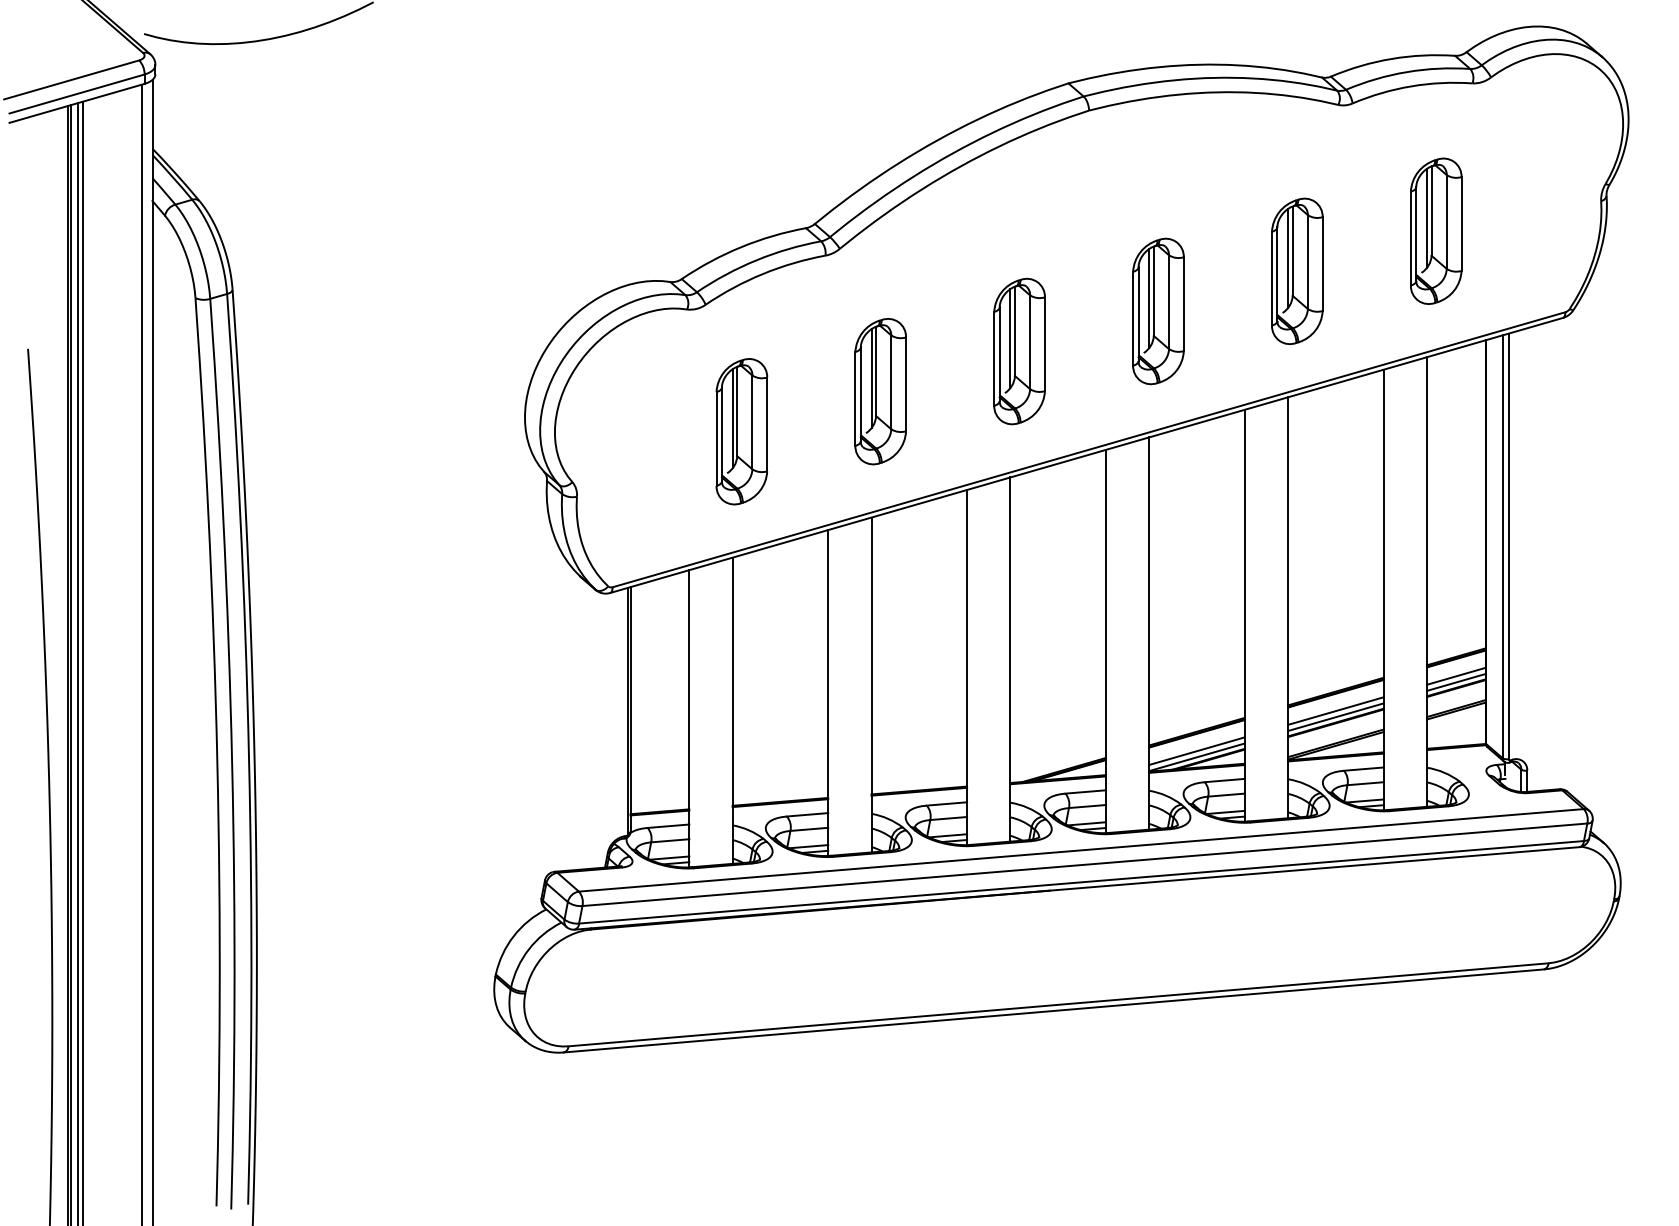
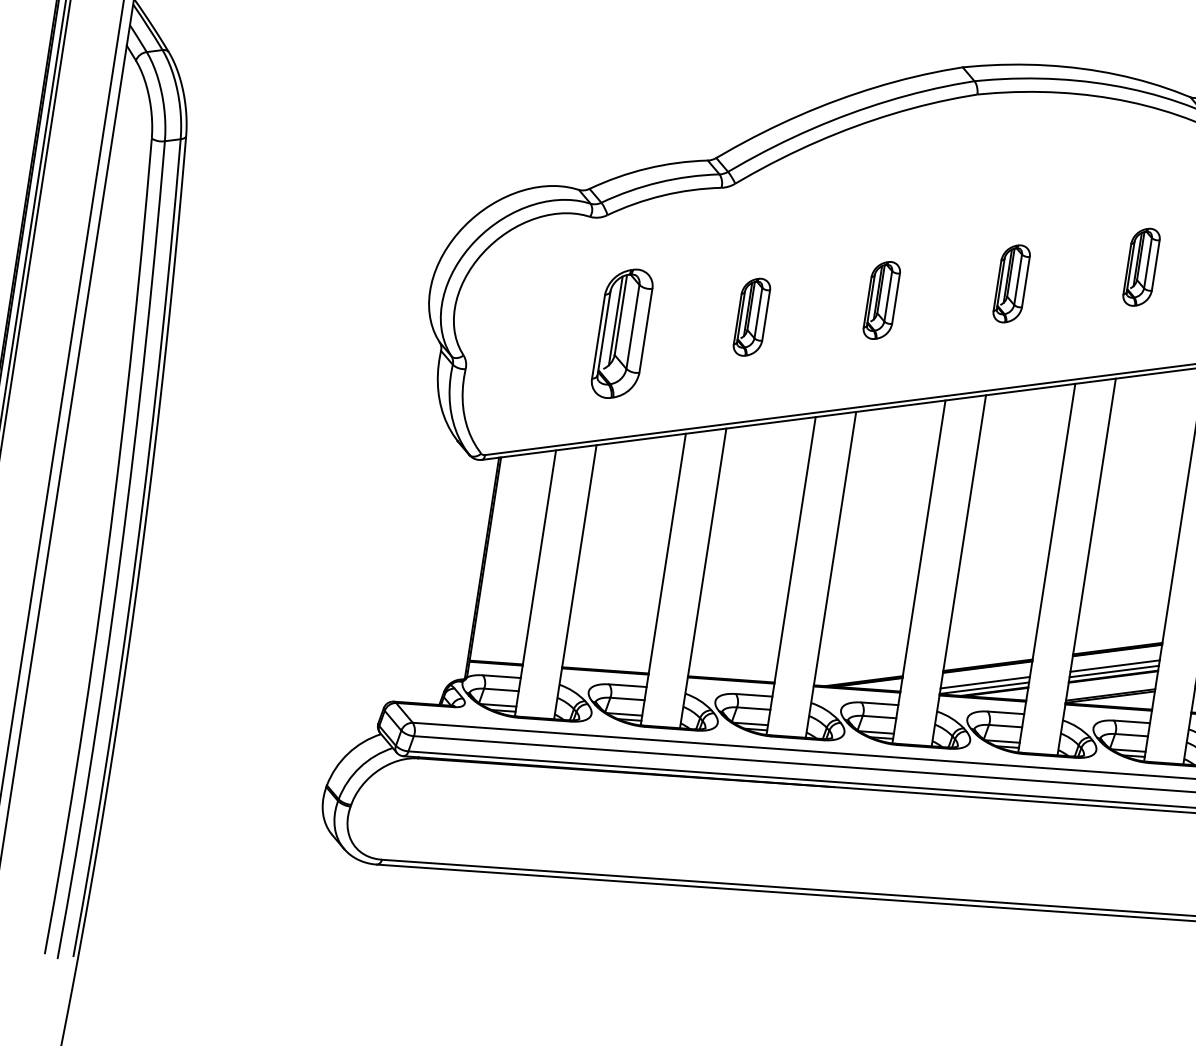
part: (1297, 271) -> (1141, 267), size x0.6
part: (1158, 311) -> (1011, 283), size x0.6
part: (1019, 351) -> (881, 300), size x0.6
part: (880, 391) -> (751, 317), size x0.6

